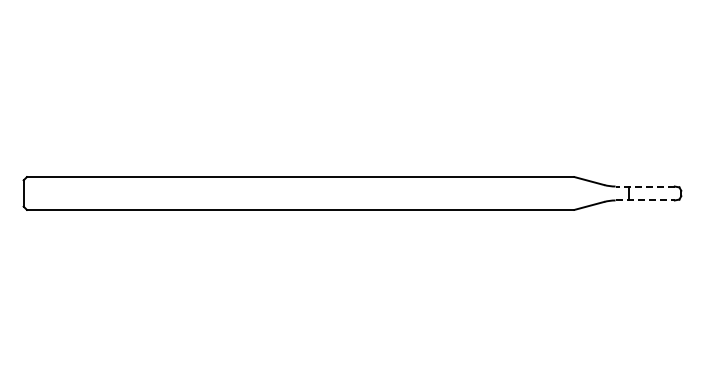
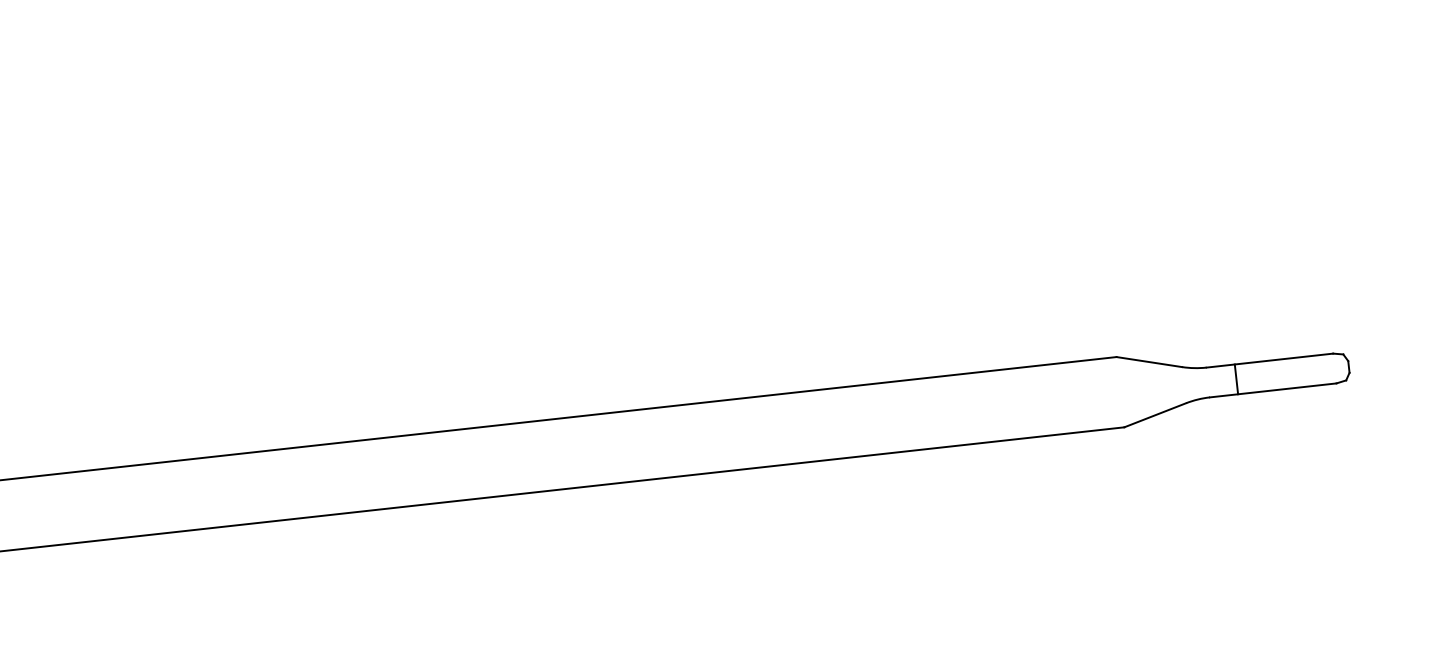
line: (645, 186) -> (1270, 360), dashed -> solid
line: (645, 200) -> (1274, 390), dashed -> solid

